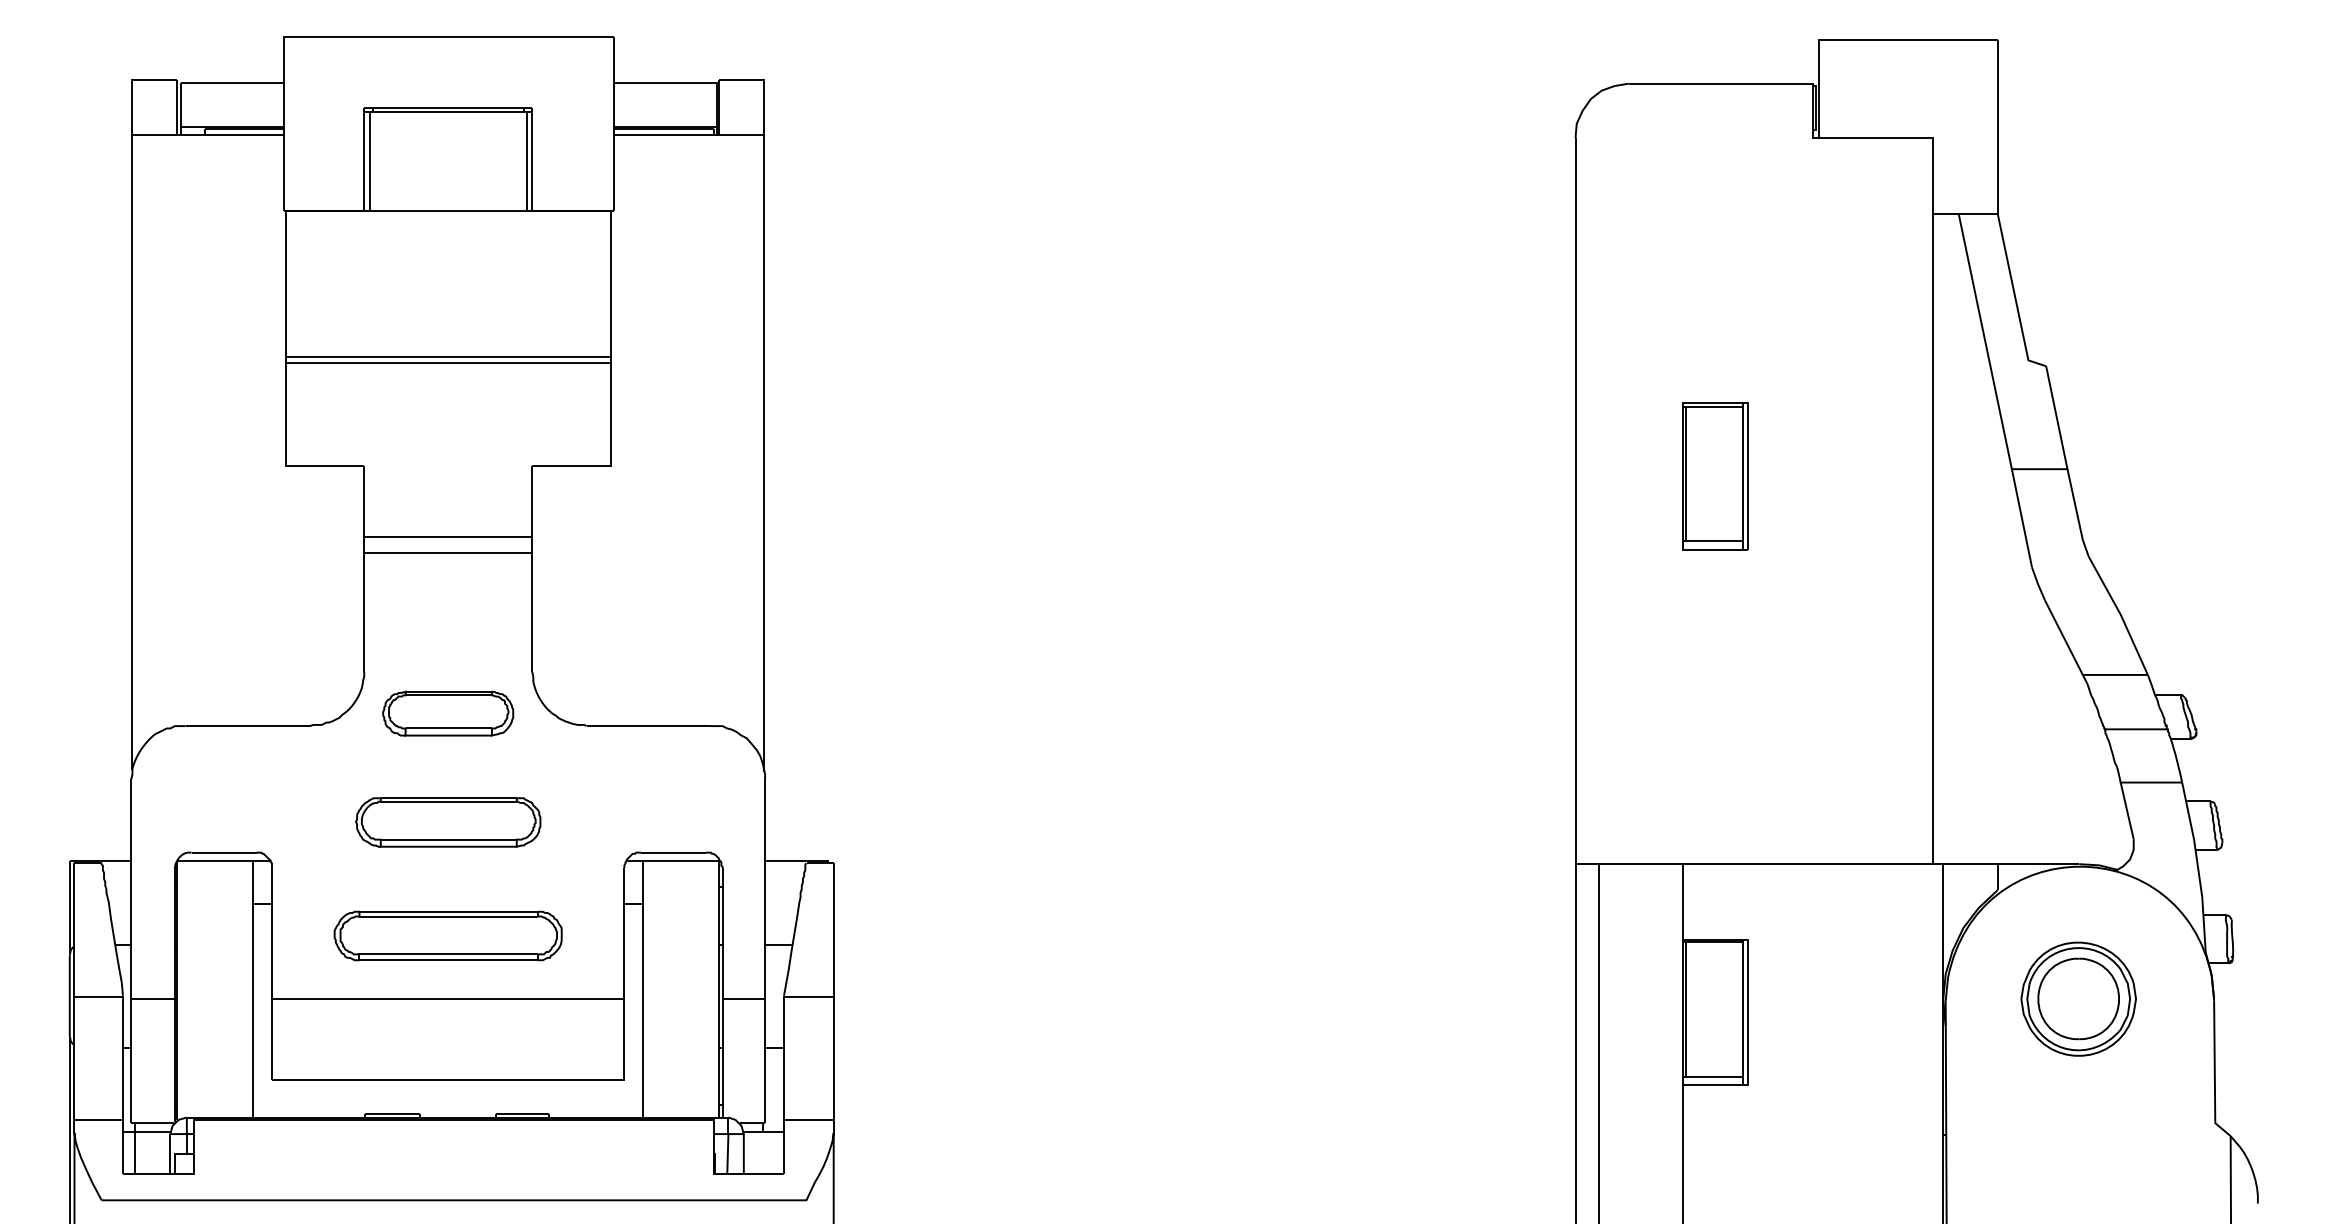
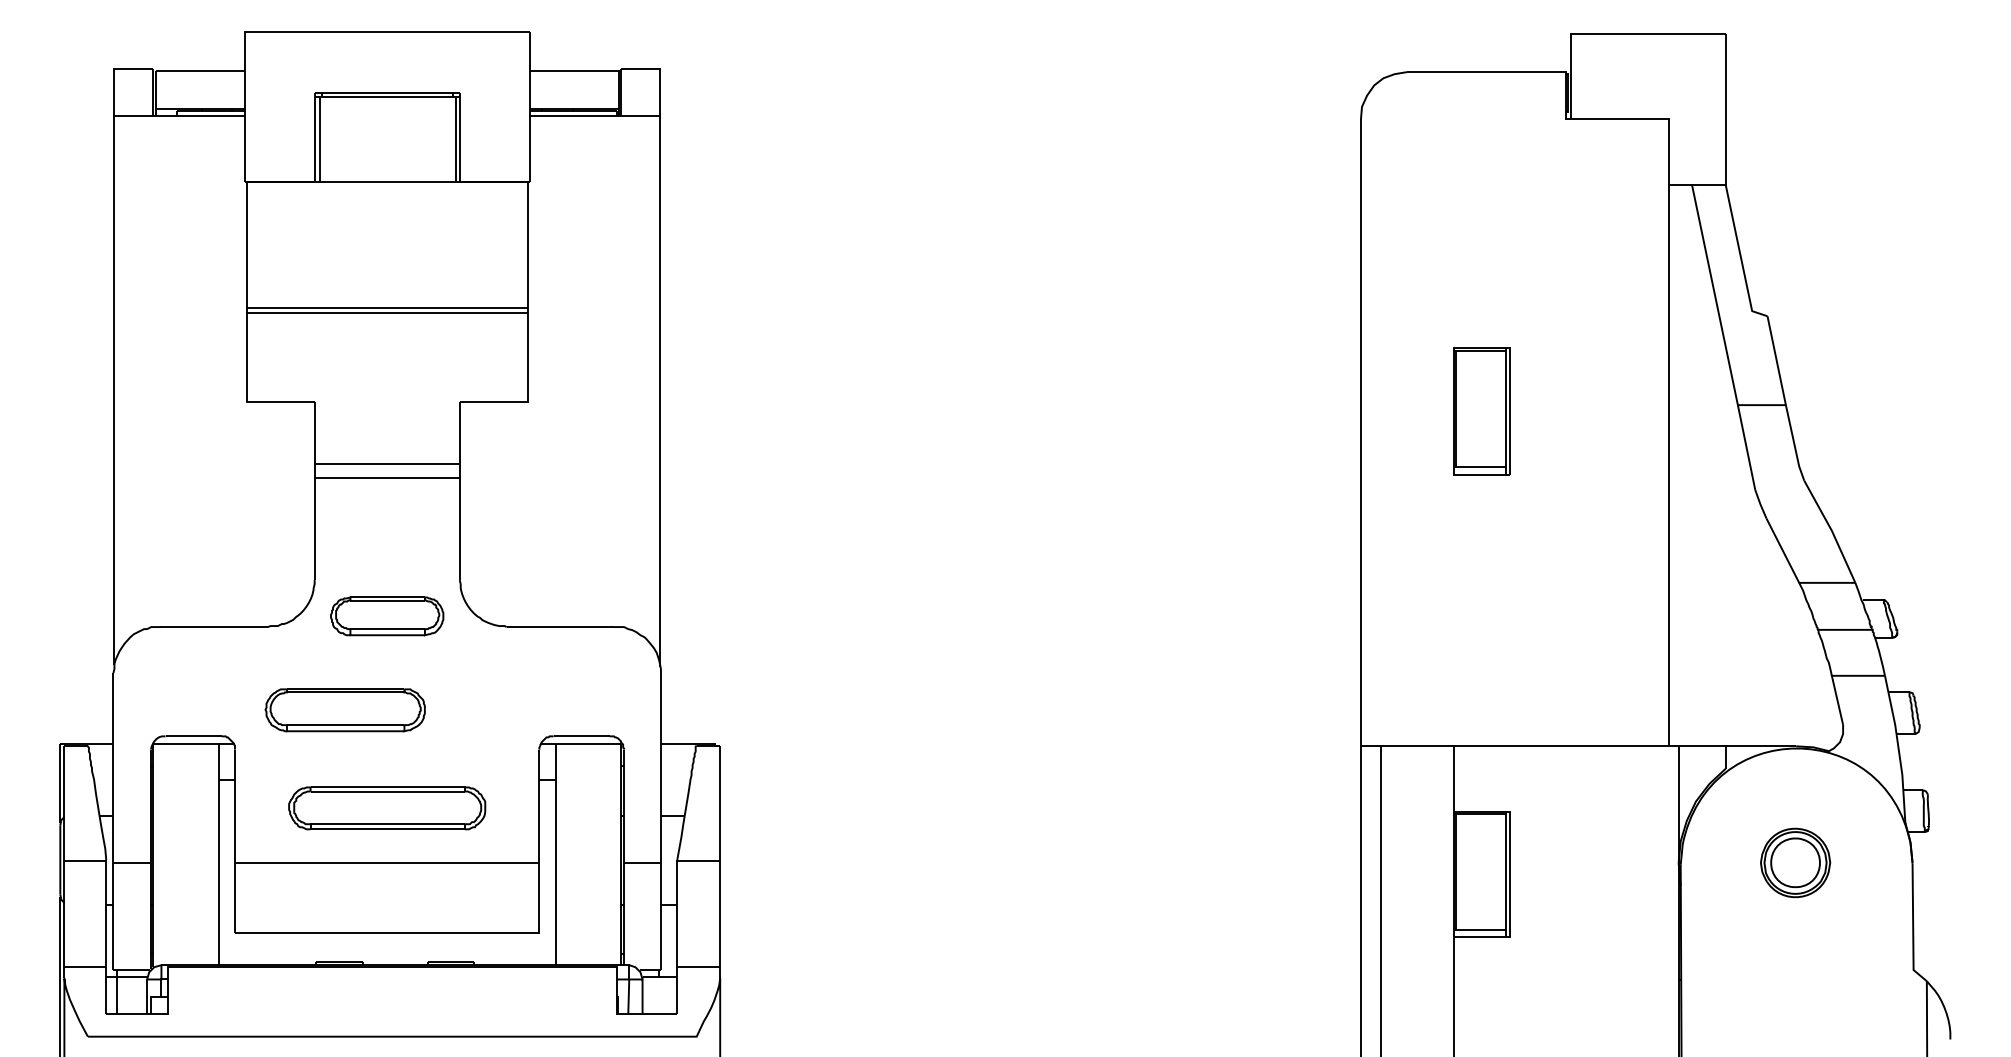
part: (447, 822) -> (344, 710), moved
part: (2078, 998) -> (1795, 862), size x0.7

